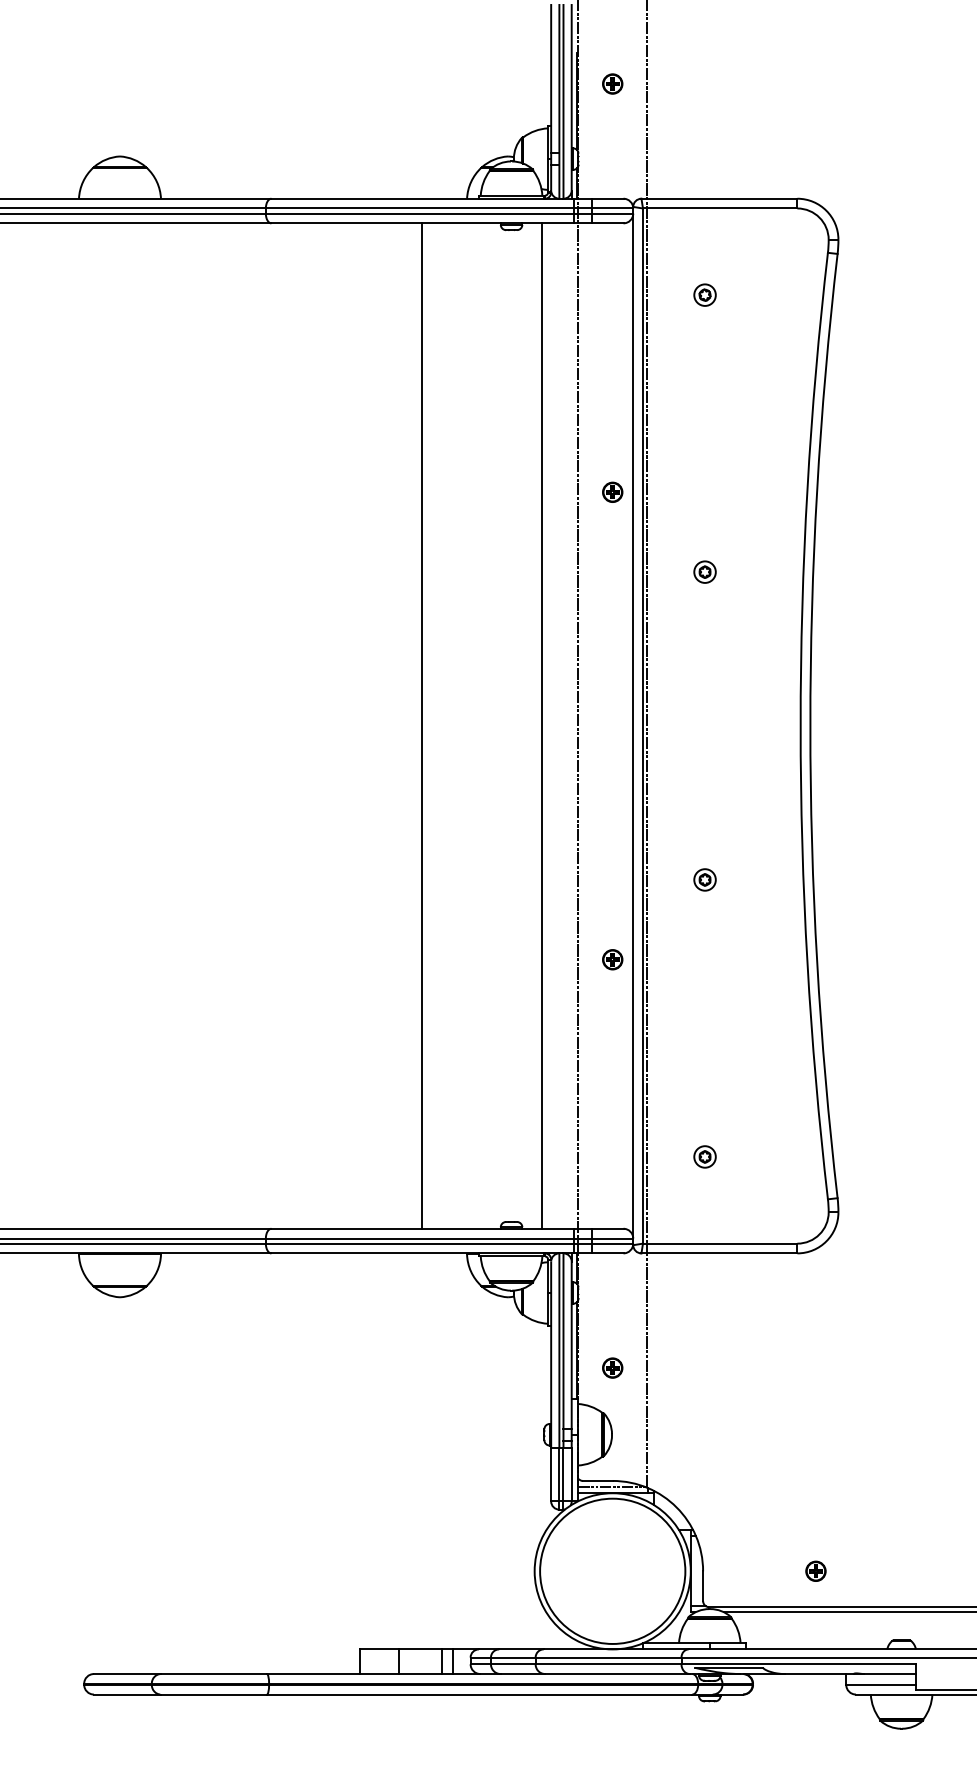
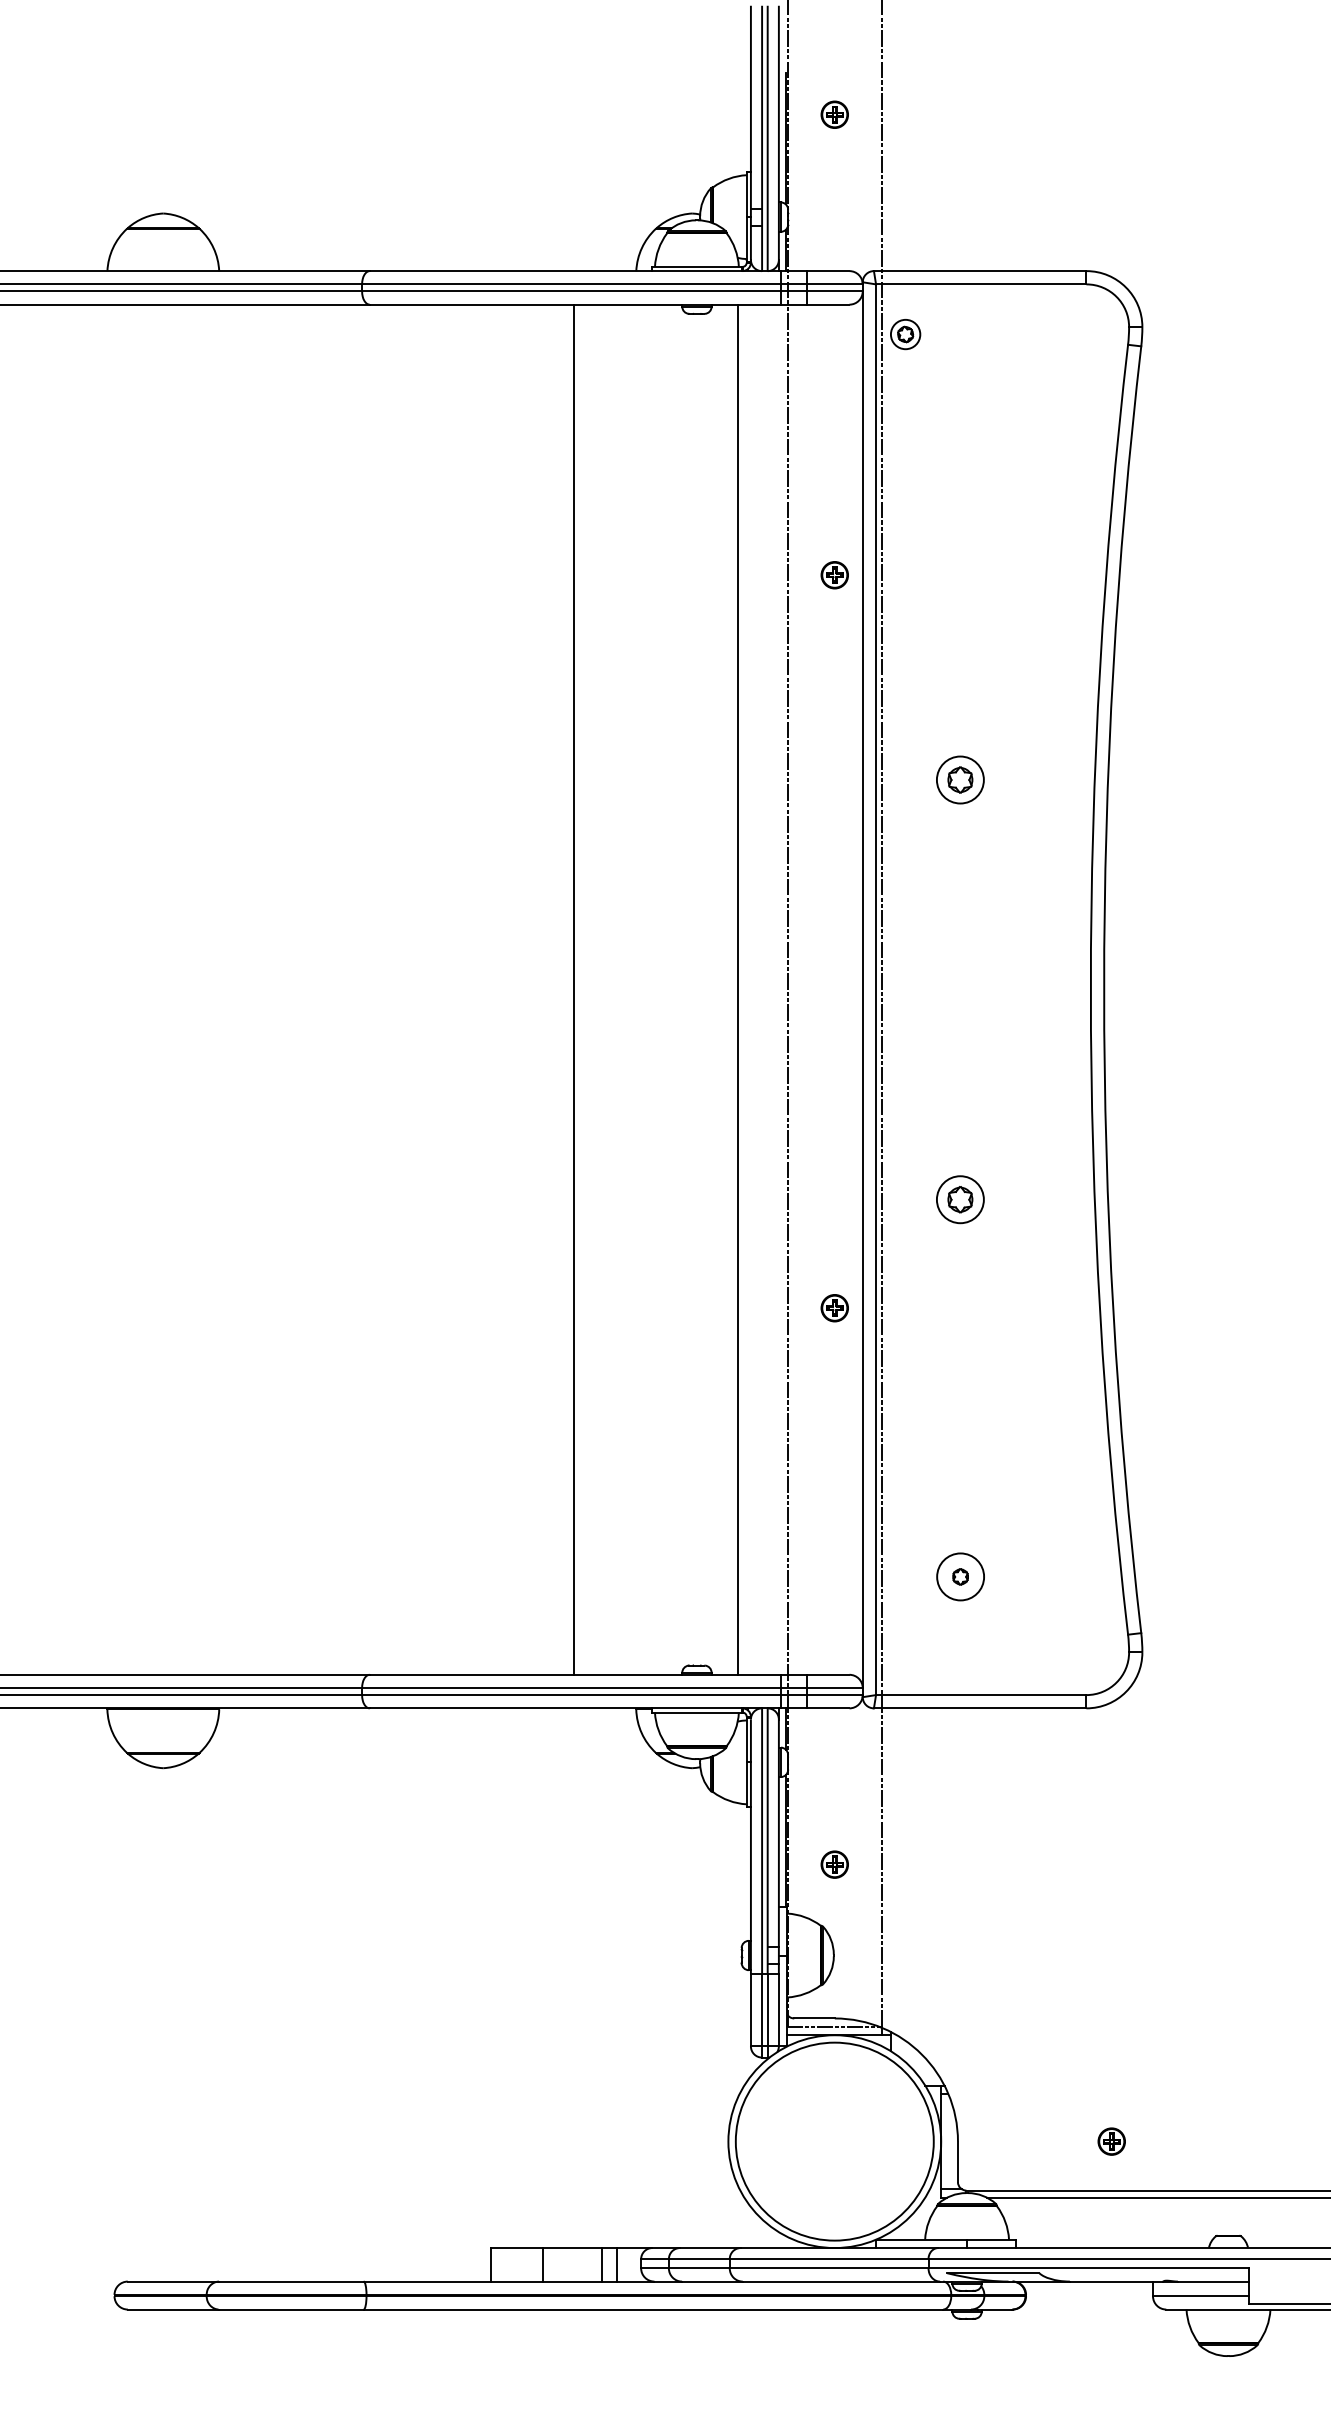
part: (704, 295) -> (905, 334), moved
part: (612, 492) -> (834, 575), moved
part: (704, 571) -> (960, 779), size x1.6
part: (704, 879) -> (960, 1198), size x1.6
circle: (704, 1156) -> (960, 1576), size x1.6

